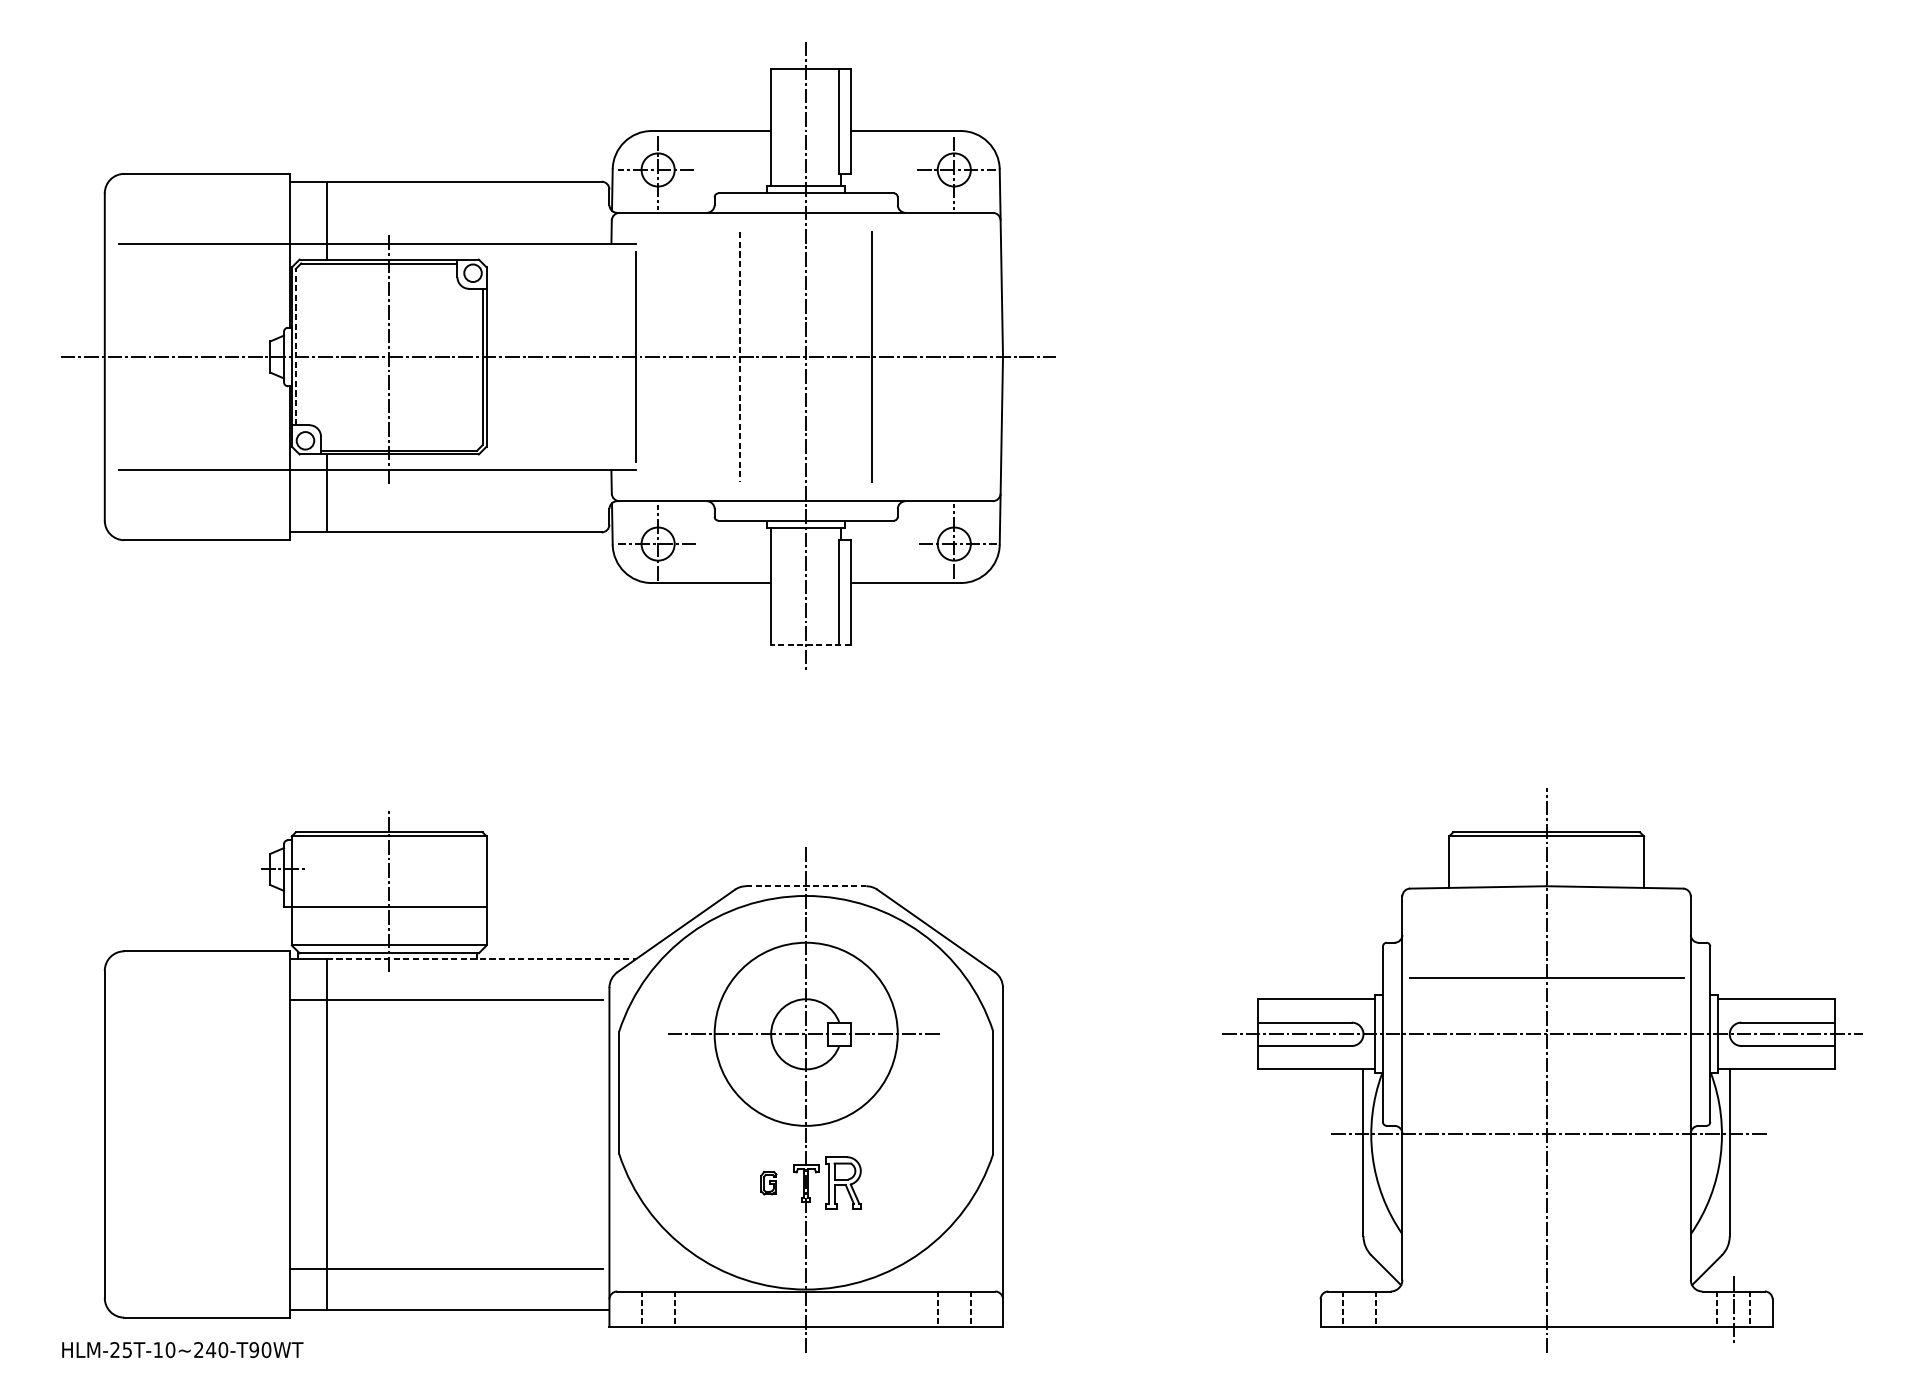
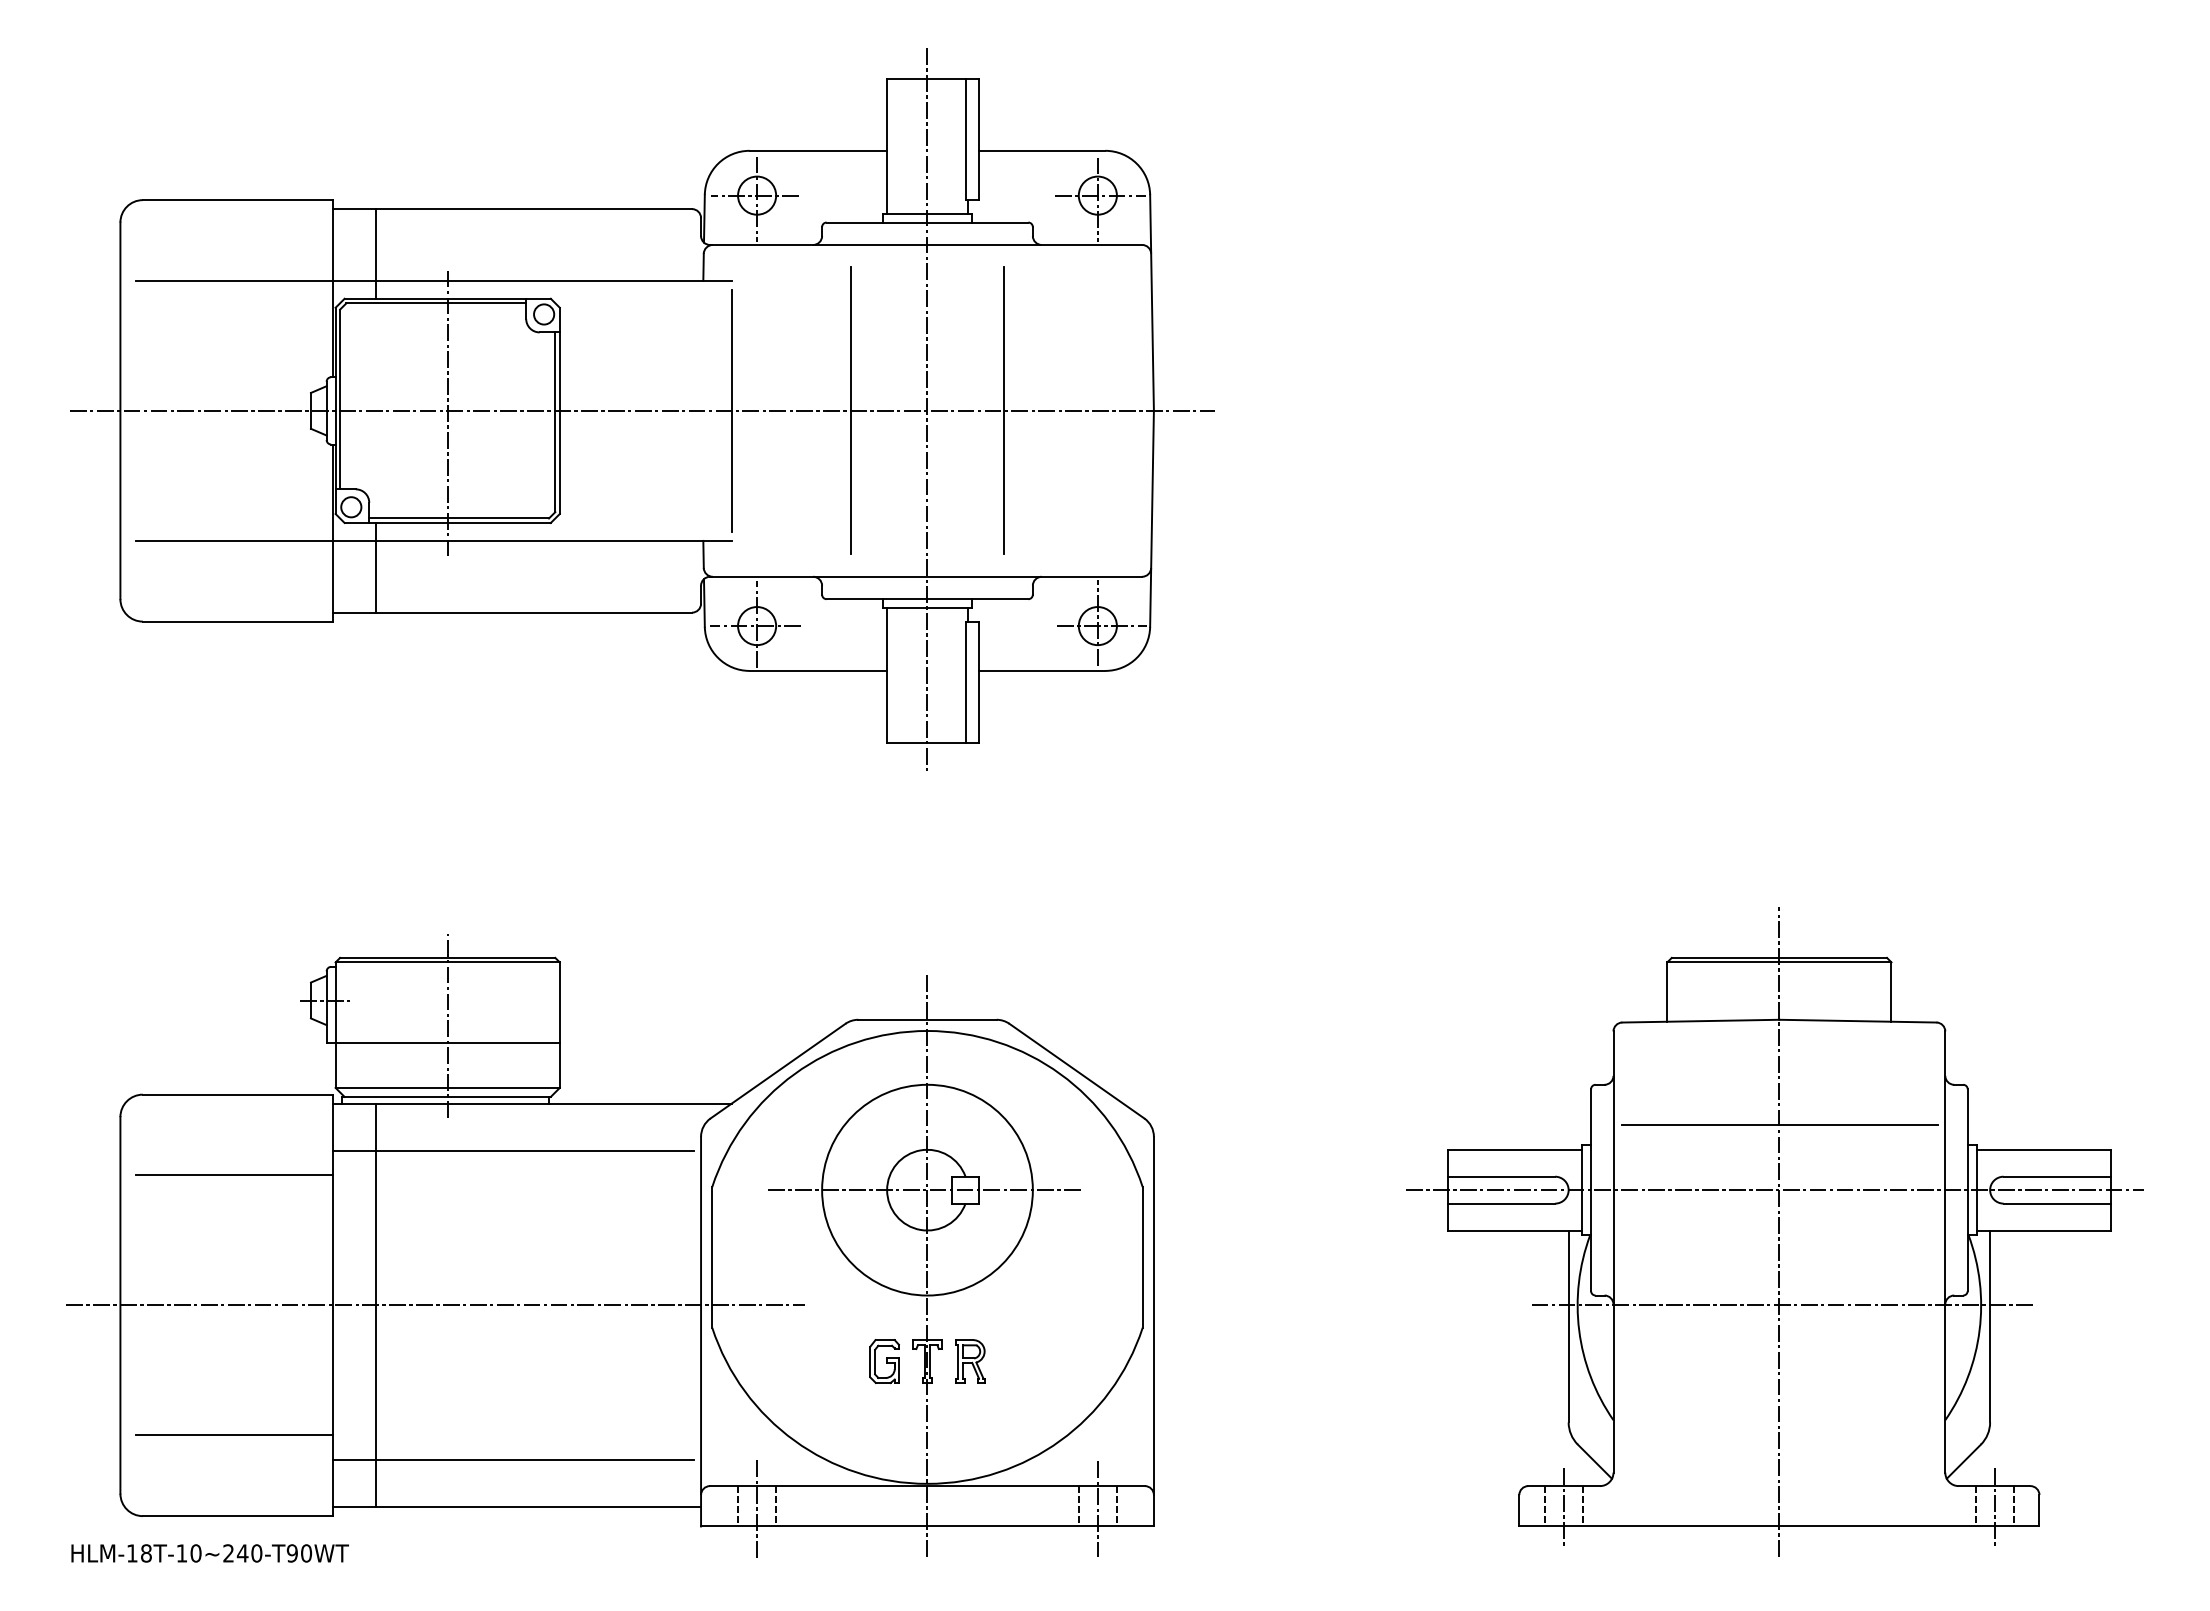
line: (296, 347) -> (340, 399), dashed -> solid
line: (740, 357) -> (851, 411), dashed -> solid
line: (811, 645) -> (933, 742), dashed -> solid
line: (806, 885) -> (927, 1019), dashed -> solid
line: (481, 958) -> (553, 1103), dashed -> solid
line: (203, 1021) -> (234, 1175), added
line: (378, 1134) -> (435, 1305), added
part: (768, 1183) -> (884, 1361), size x1.67
part: (843, 1183) -> (970, 1361), size x0.71
line: (203, 1247) -> (234, 1435), added
line: (953, 1310) -> (1097, 1508), added
line: (1359, 1310) -> (1564, 1508), added
line: (658, 1311) -> (757, 1509), added
text: (121, 1350) -> (139, 1553), HLM-25T-10~240-T90WT -> HLM-18T-10~240-T90WT

